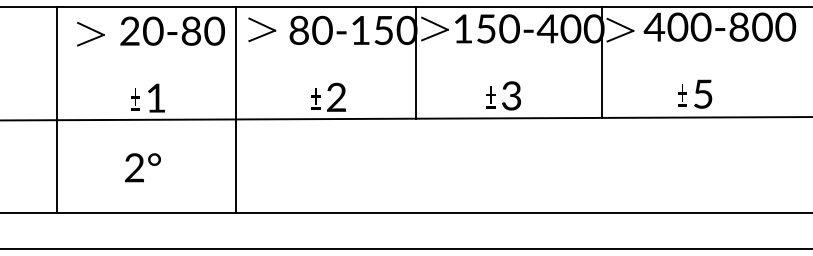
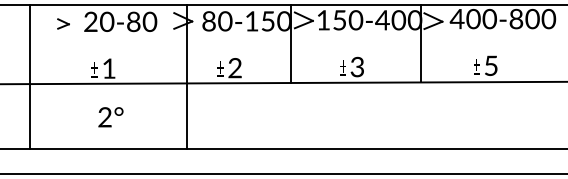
part: (90, 33) -> (63, 23), size x0.6
line: (56, 109) -> (29, 76), moved
line: (236, 109) -> (187, 76), moved
text: (142, 168) -> (110, 117), moved

